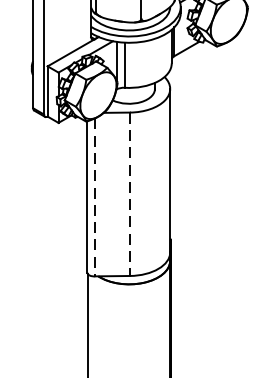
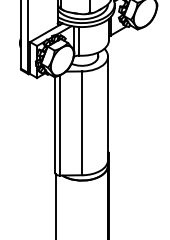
line: (130, 194) -> (82, 123), dashed -> solid
line: (95, 197) -> (60, 125), dashed -> solid

